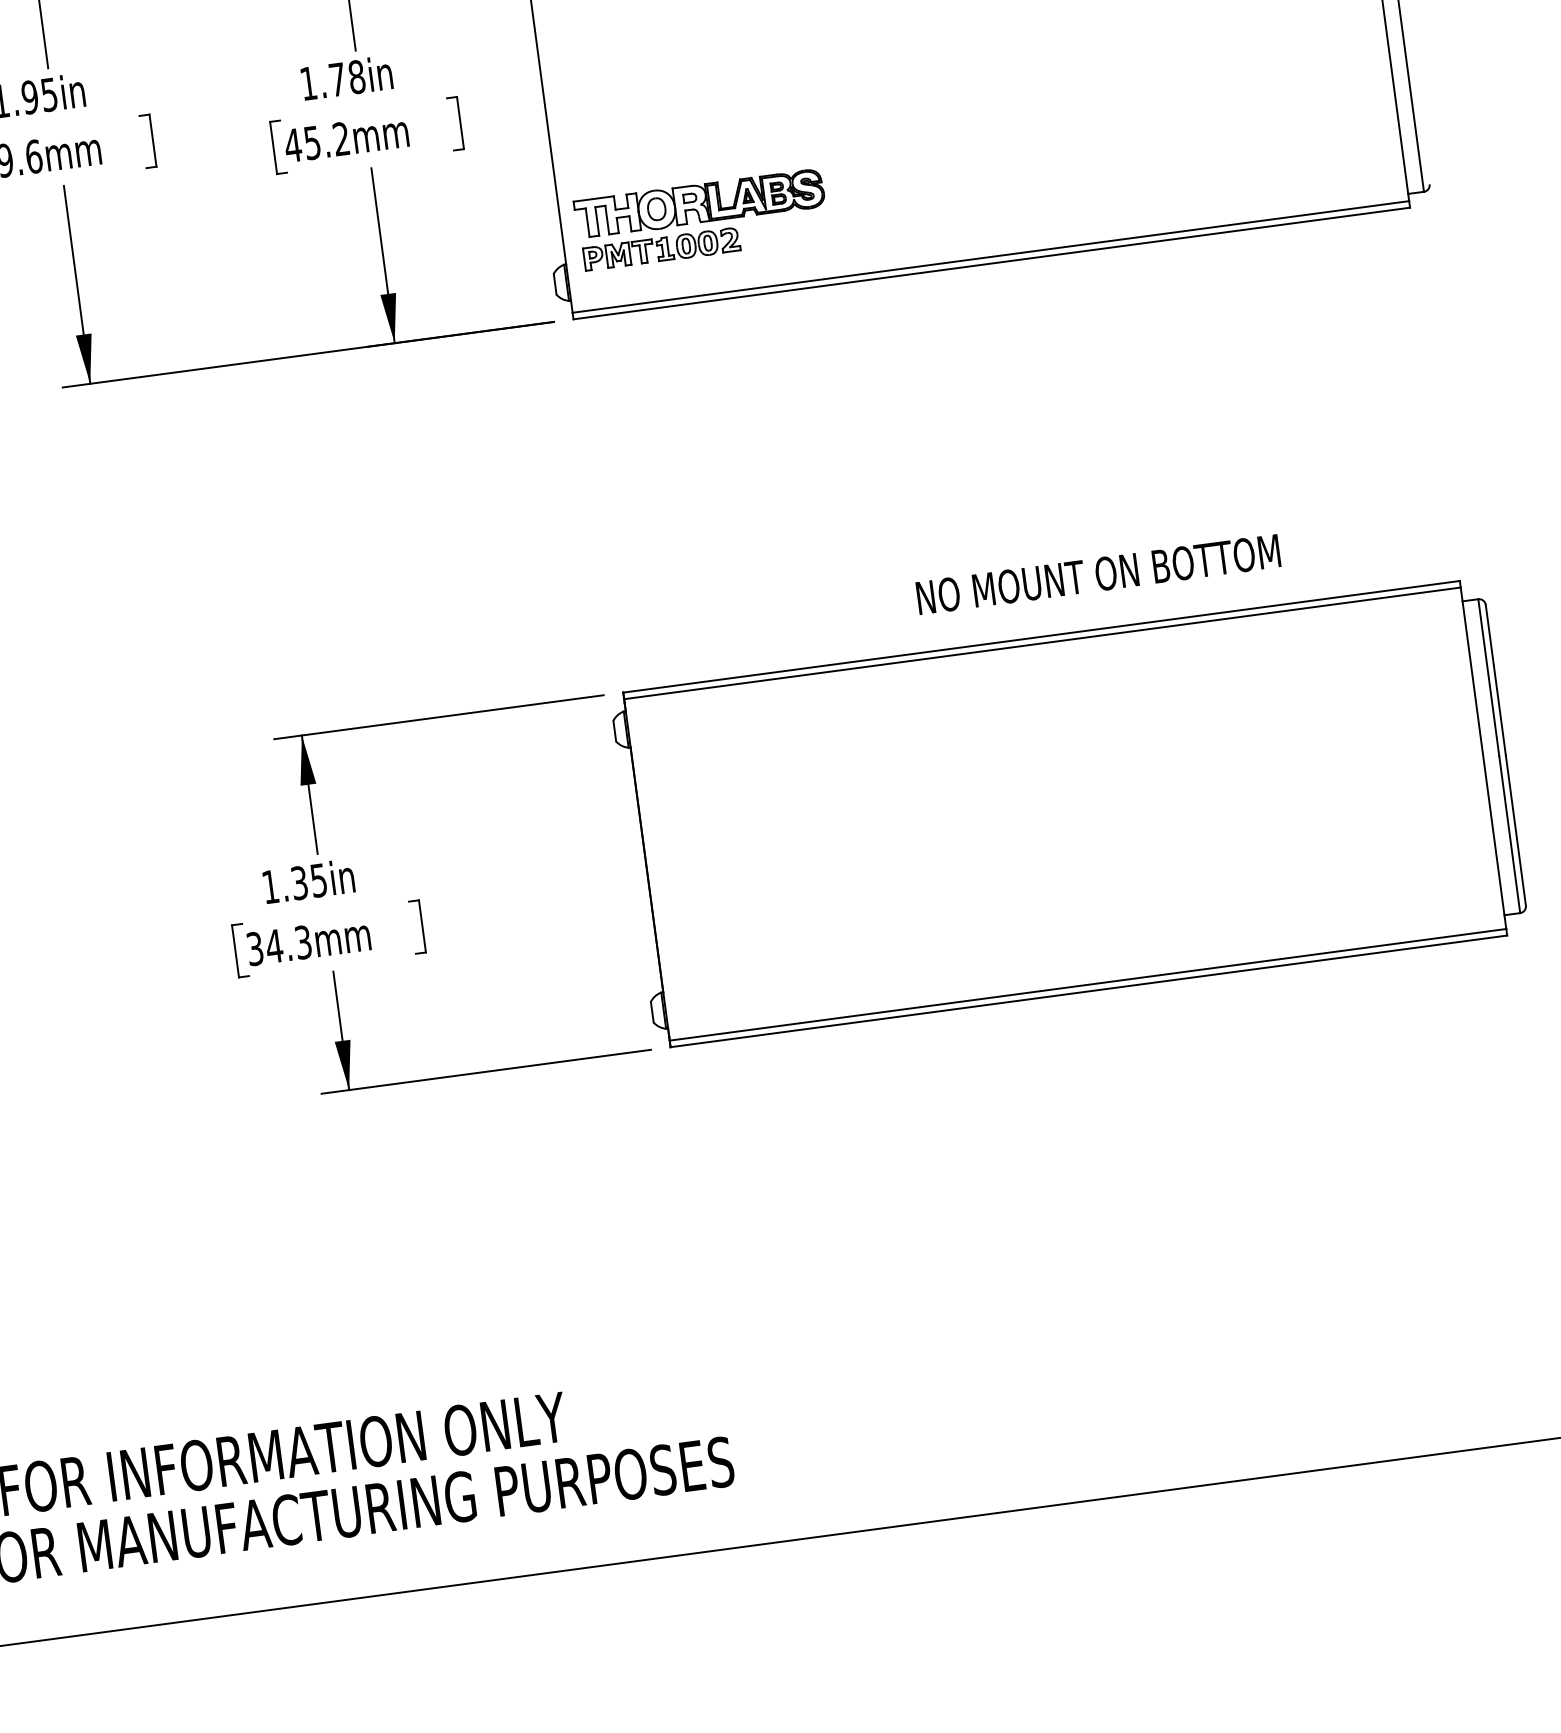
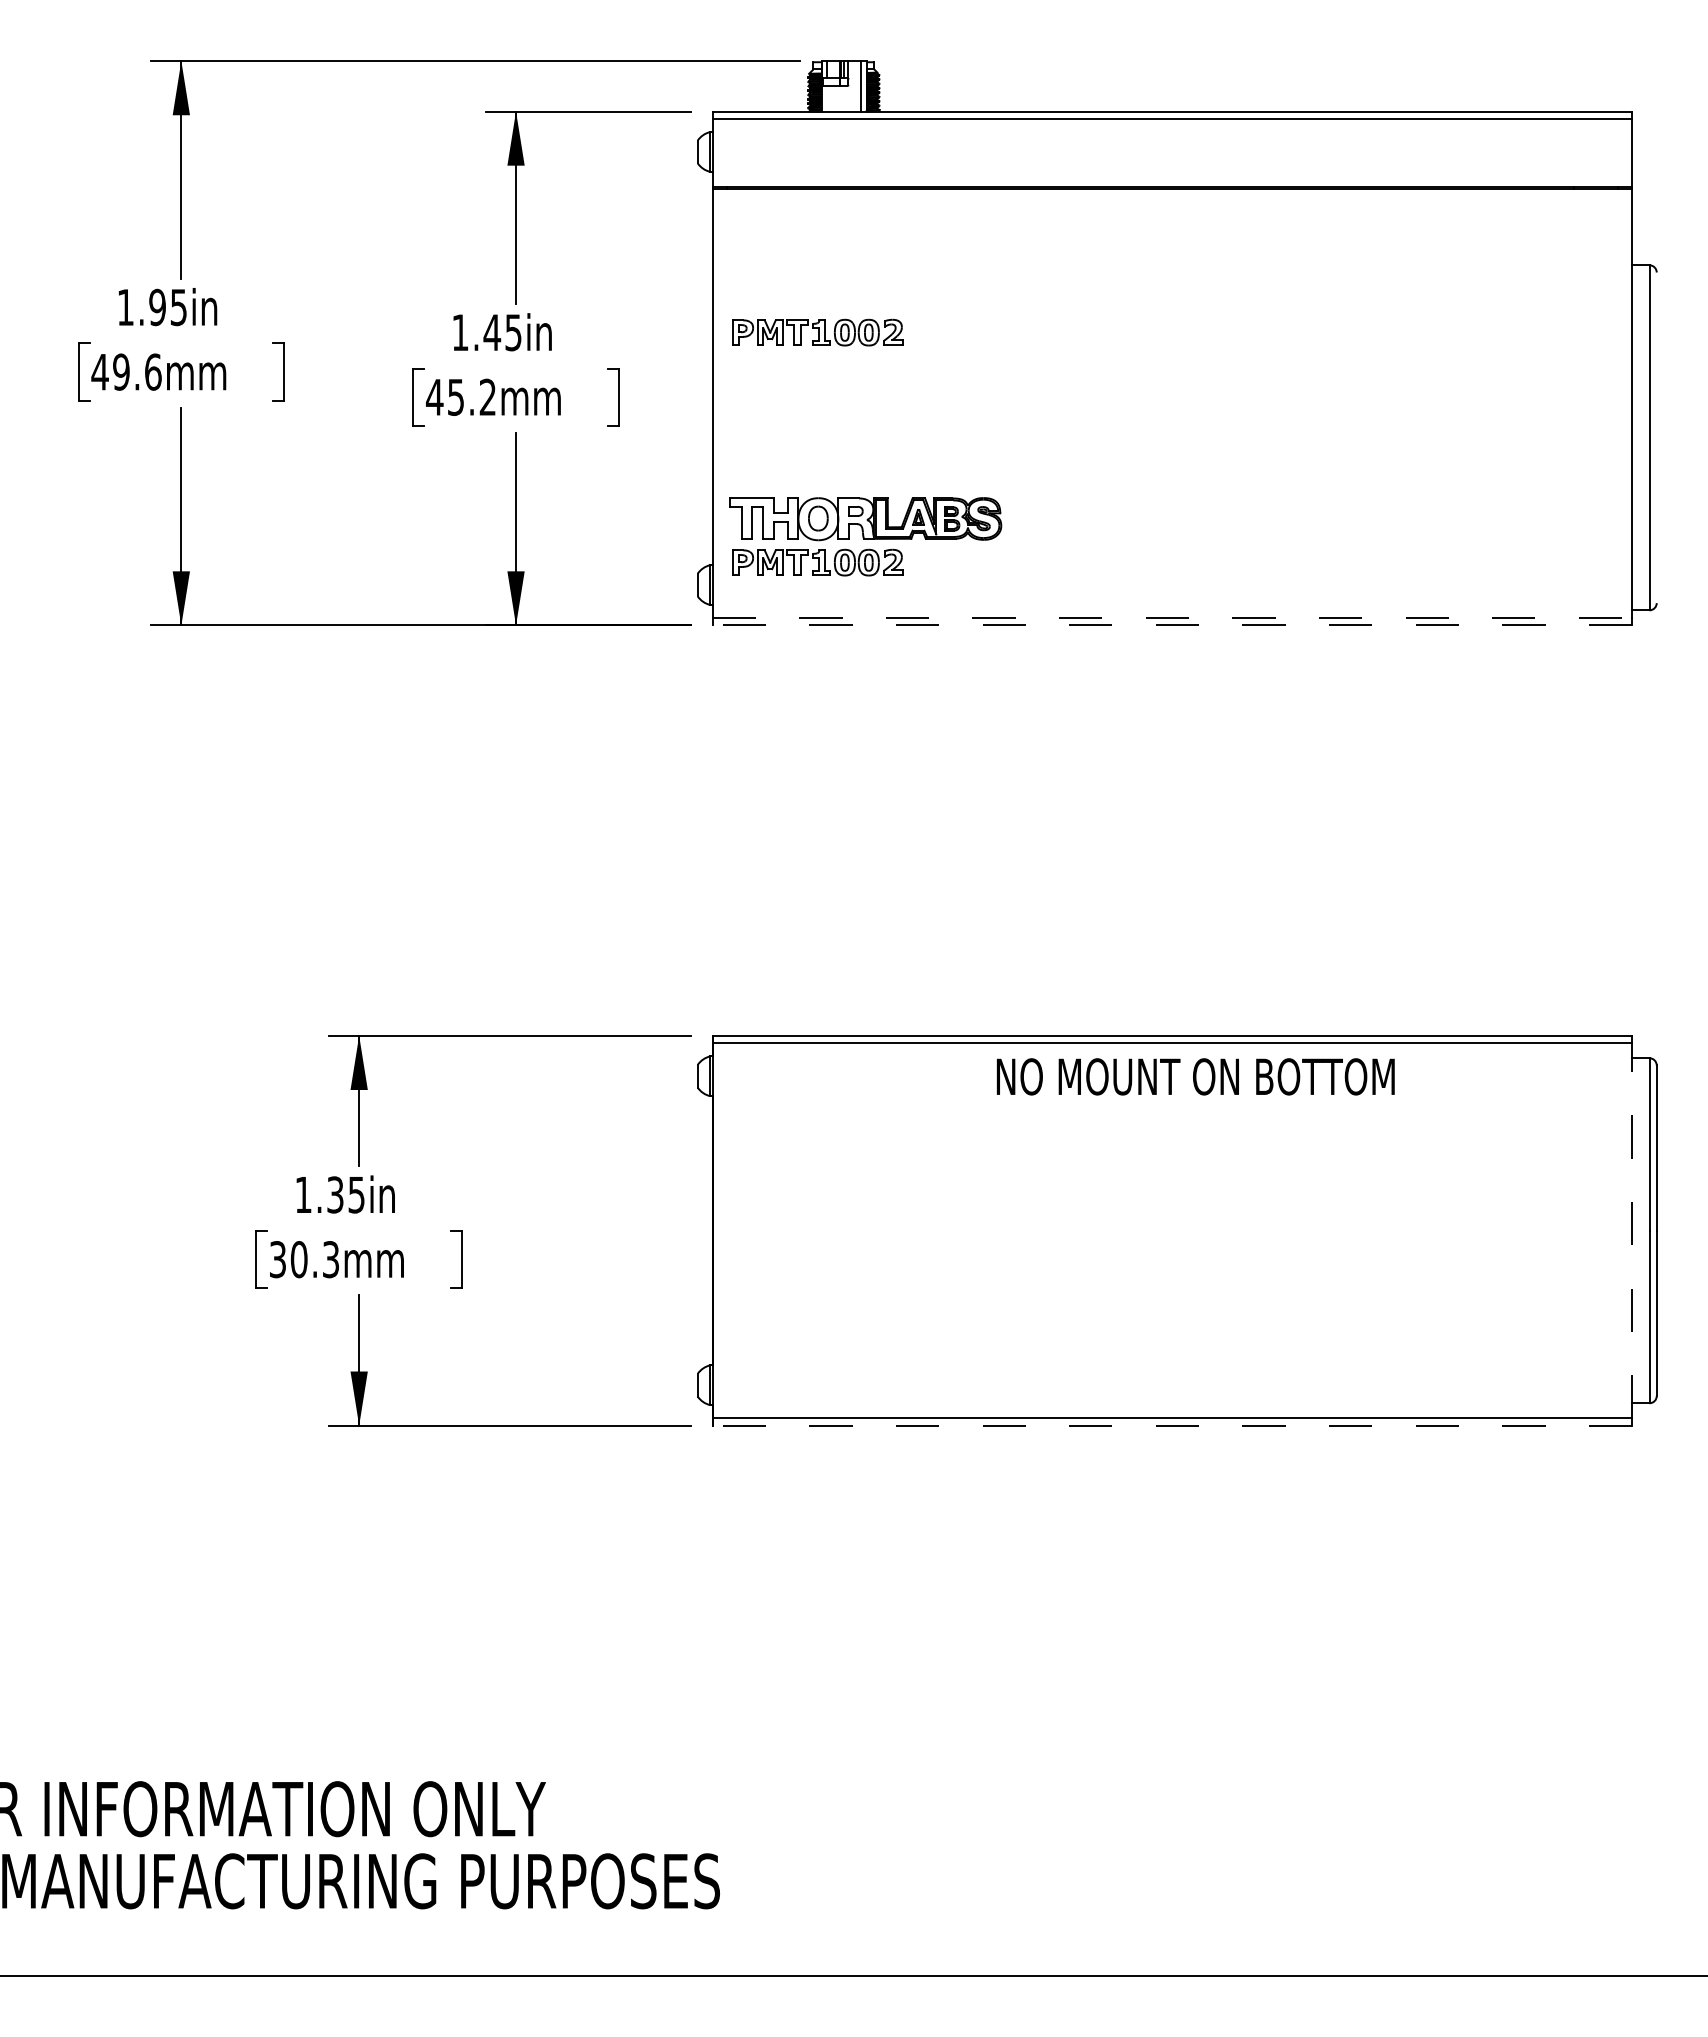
part: (633, 40) -> (817, 332), added
text: (346, 78) -> (502, 332), 1.78in -> 1.45in
line: (991, 257) -> (1172, 618), solid -> dashed
line: (991, 263) -> (1172, 625), solid -> dashed
text: (1098, 574) -> (1195, 1076), moved
line: (1483, 758) -> (1632, 1230), solid -> dashed
text: (273, 946) -> (298, 1259), 34.3mm -> 30.3mm
line: (1088, 991) -> (1172, 1425), solid -> dashed

